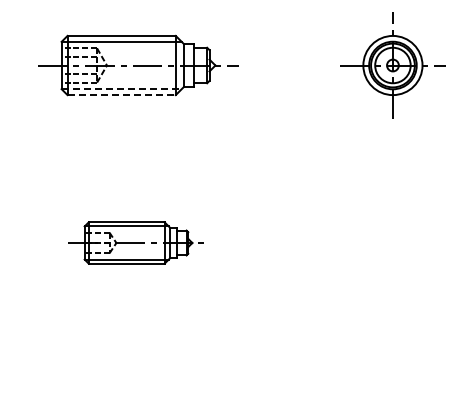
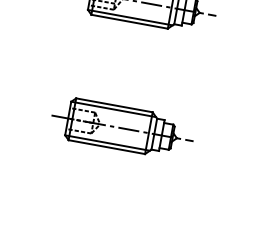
line: (121, 89) -> (130, 17), dashed -> solid
line: (122, 95) -> (130, 22), dashed -> solid
part: (138, 242) -> (122, 128), size x1.43

